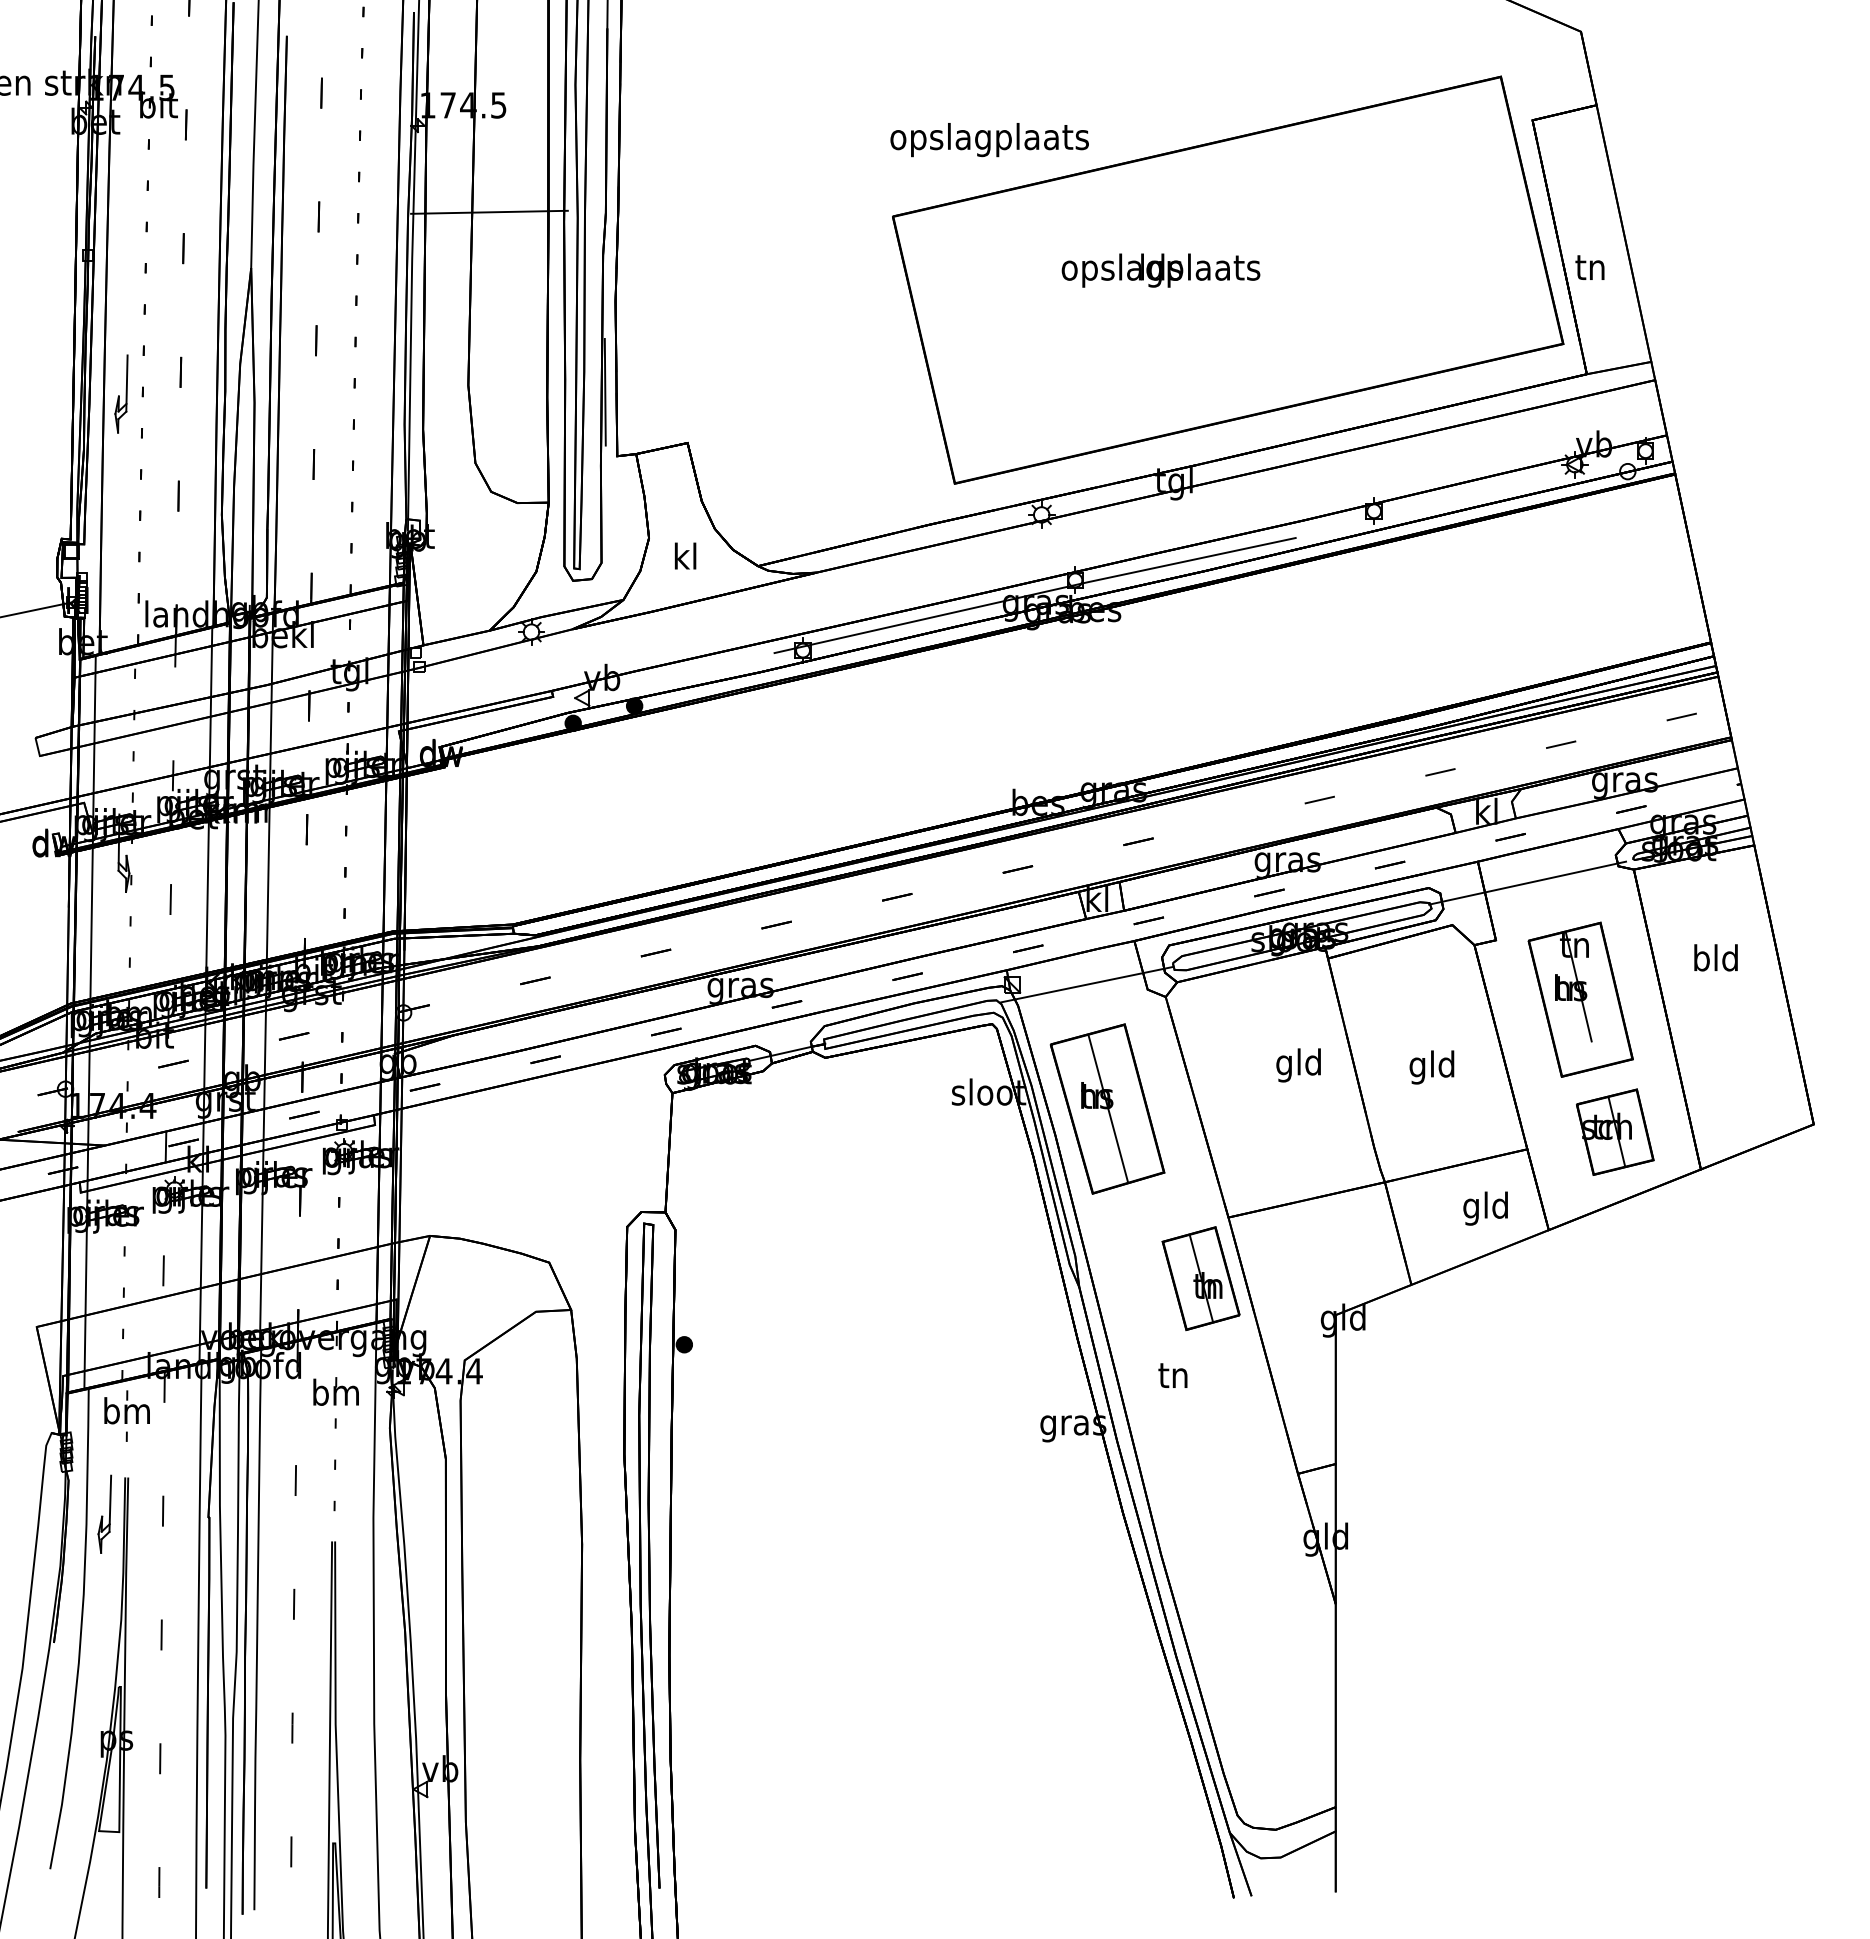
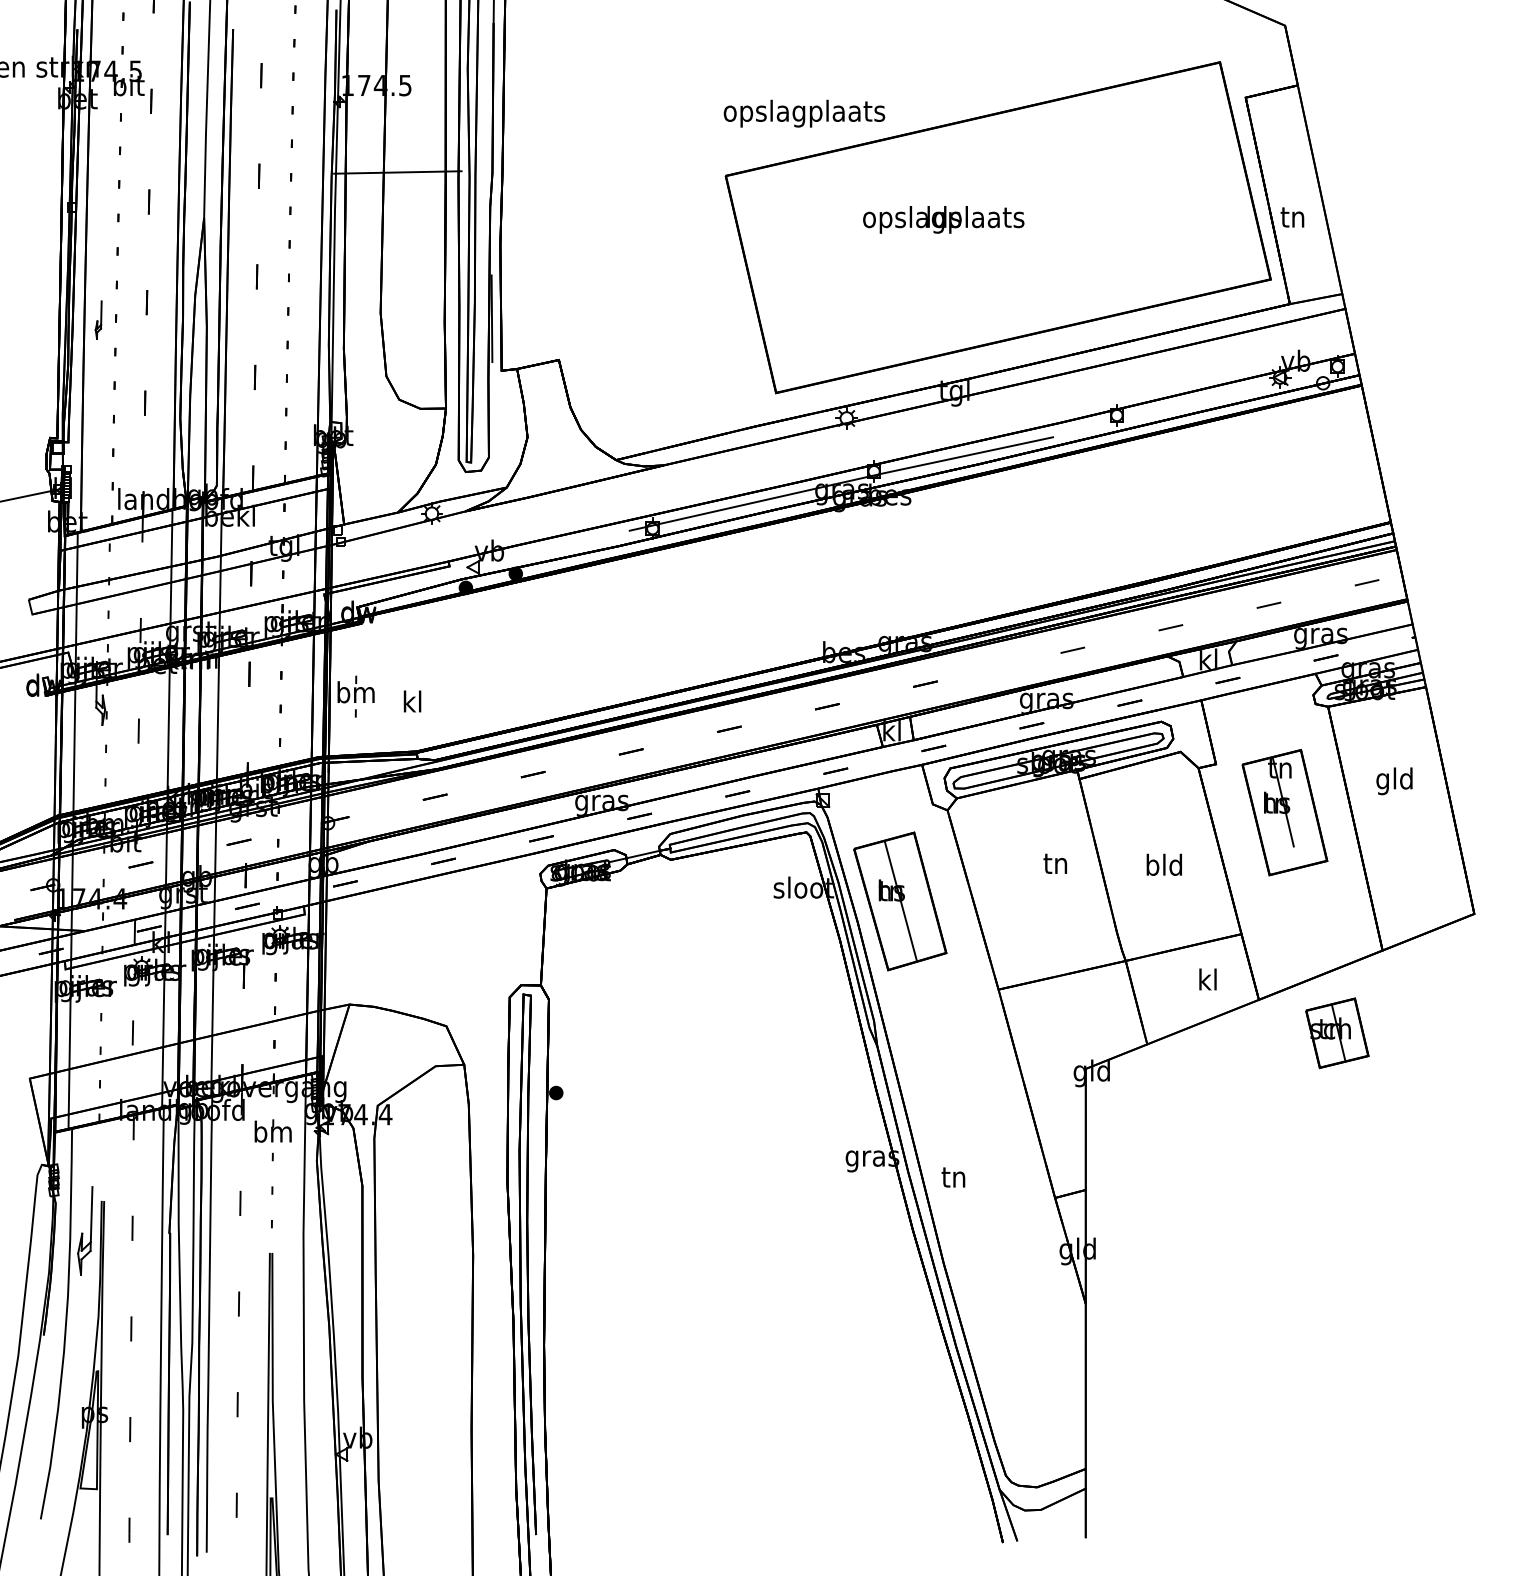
part: (121, 393) -> (98, 319), size x0.6
text: (685, 555) -> (412, 701), moved
line: (1527, 882) -> (1241, 717), removed
text: (1701, 961) -> (1383, 781), bld -> gld
line: (1086, 984) -> (883, 800), removed
text: (1298, 1065) -> (1055, 866), gld -> tn
text: (1417, 1067) -> (1152, 867), gld -> bld
part: (1615, 1131) -> (1337, 1032), moved
text: (1485, 1208) -> (1207, 982), gld -> kl
part: (1200, 1278) -> (975, 1039), removed
text: (1172, 1375) -> (953, 1177), moved
part: (126, 1415) -> (355, 696), moved
part: (104, 1513) -> (84, 1230), size x1.4

